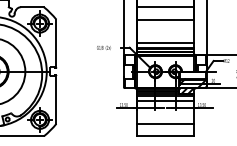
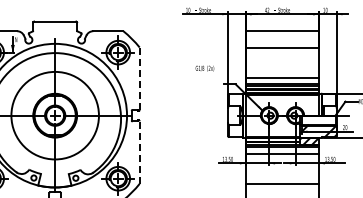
line: (56, 43) -> (139, 78), solid -> dashed
text: (103, 47) -> (204, 68), moved
line: (56, 99) -> (139, 152), solid -> dashed

